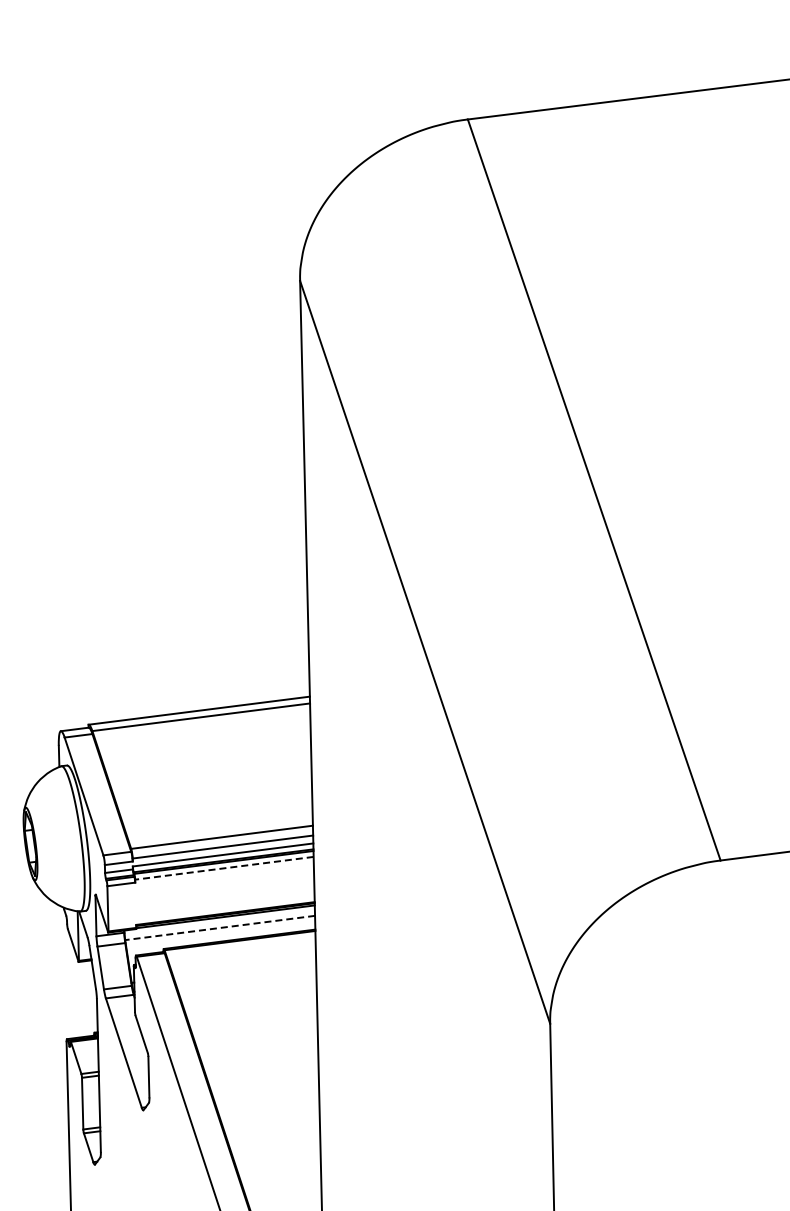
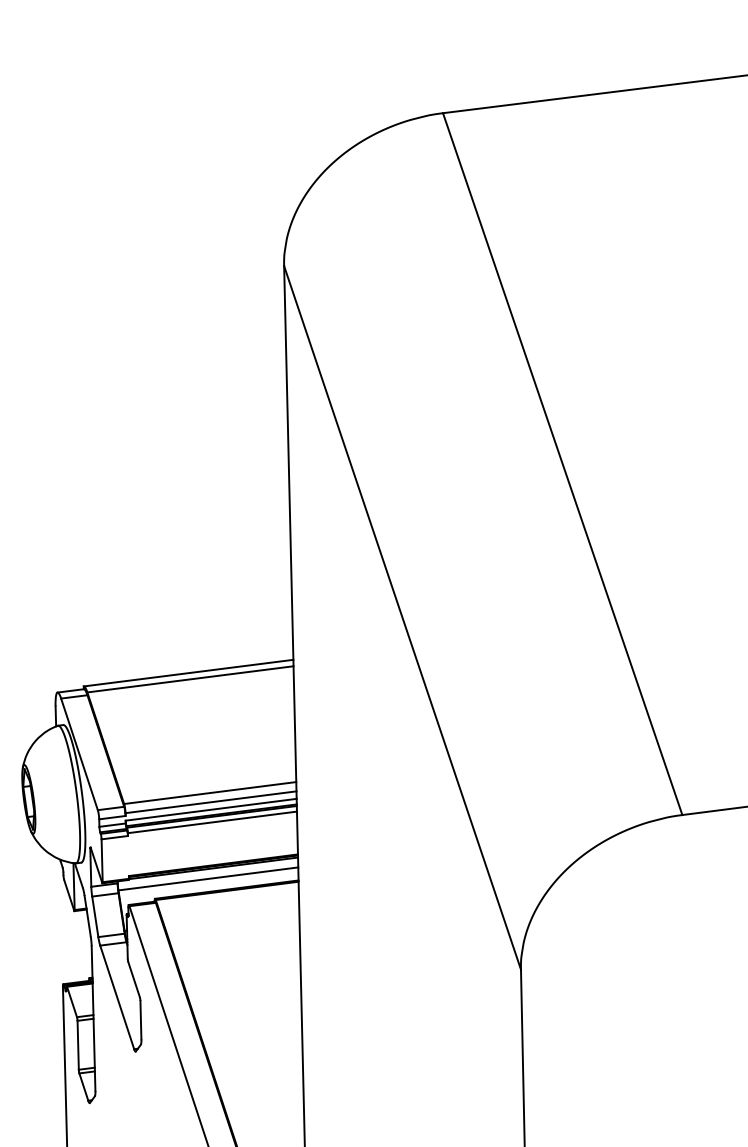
line: (224, 868) -> (212, 822), dashed -> solid
line: (220, 927) -> (208, 878), dashed -> solid

